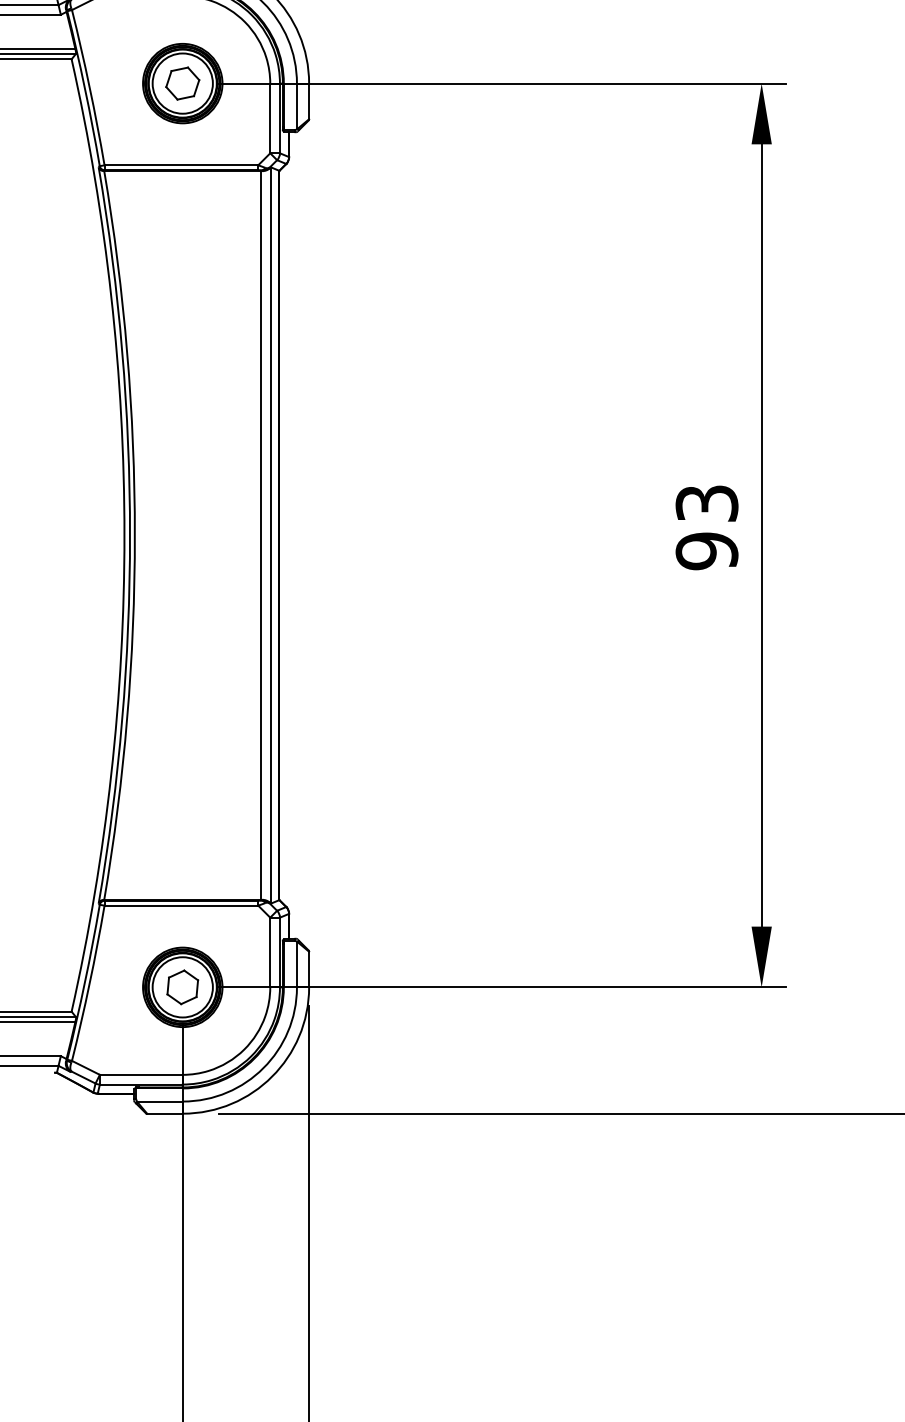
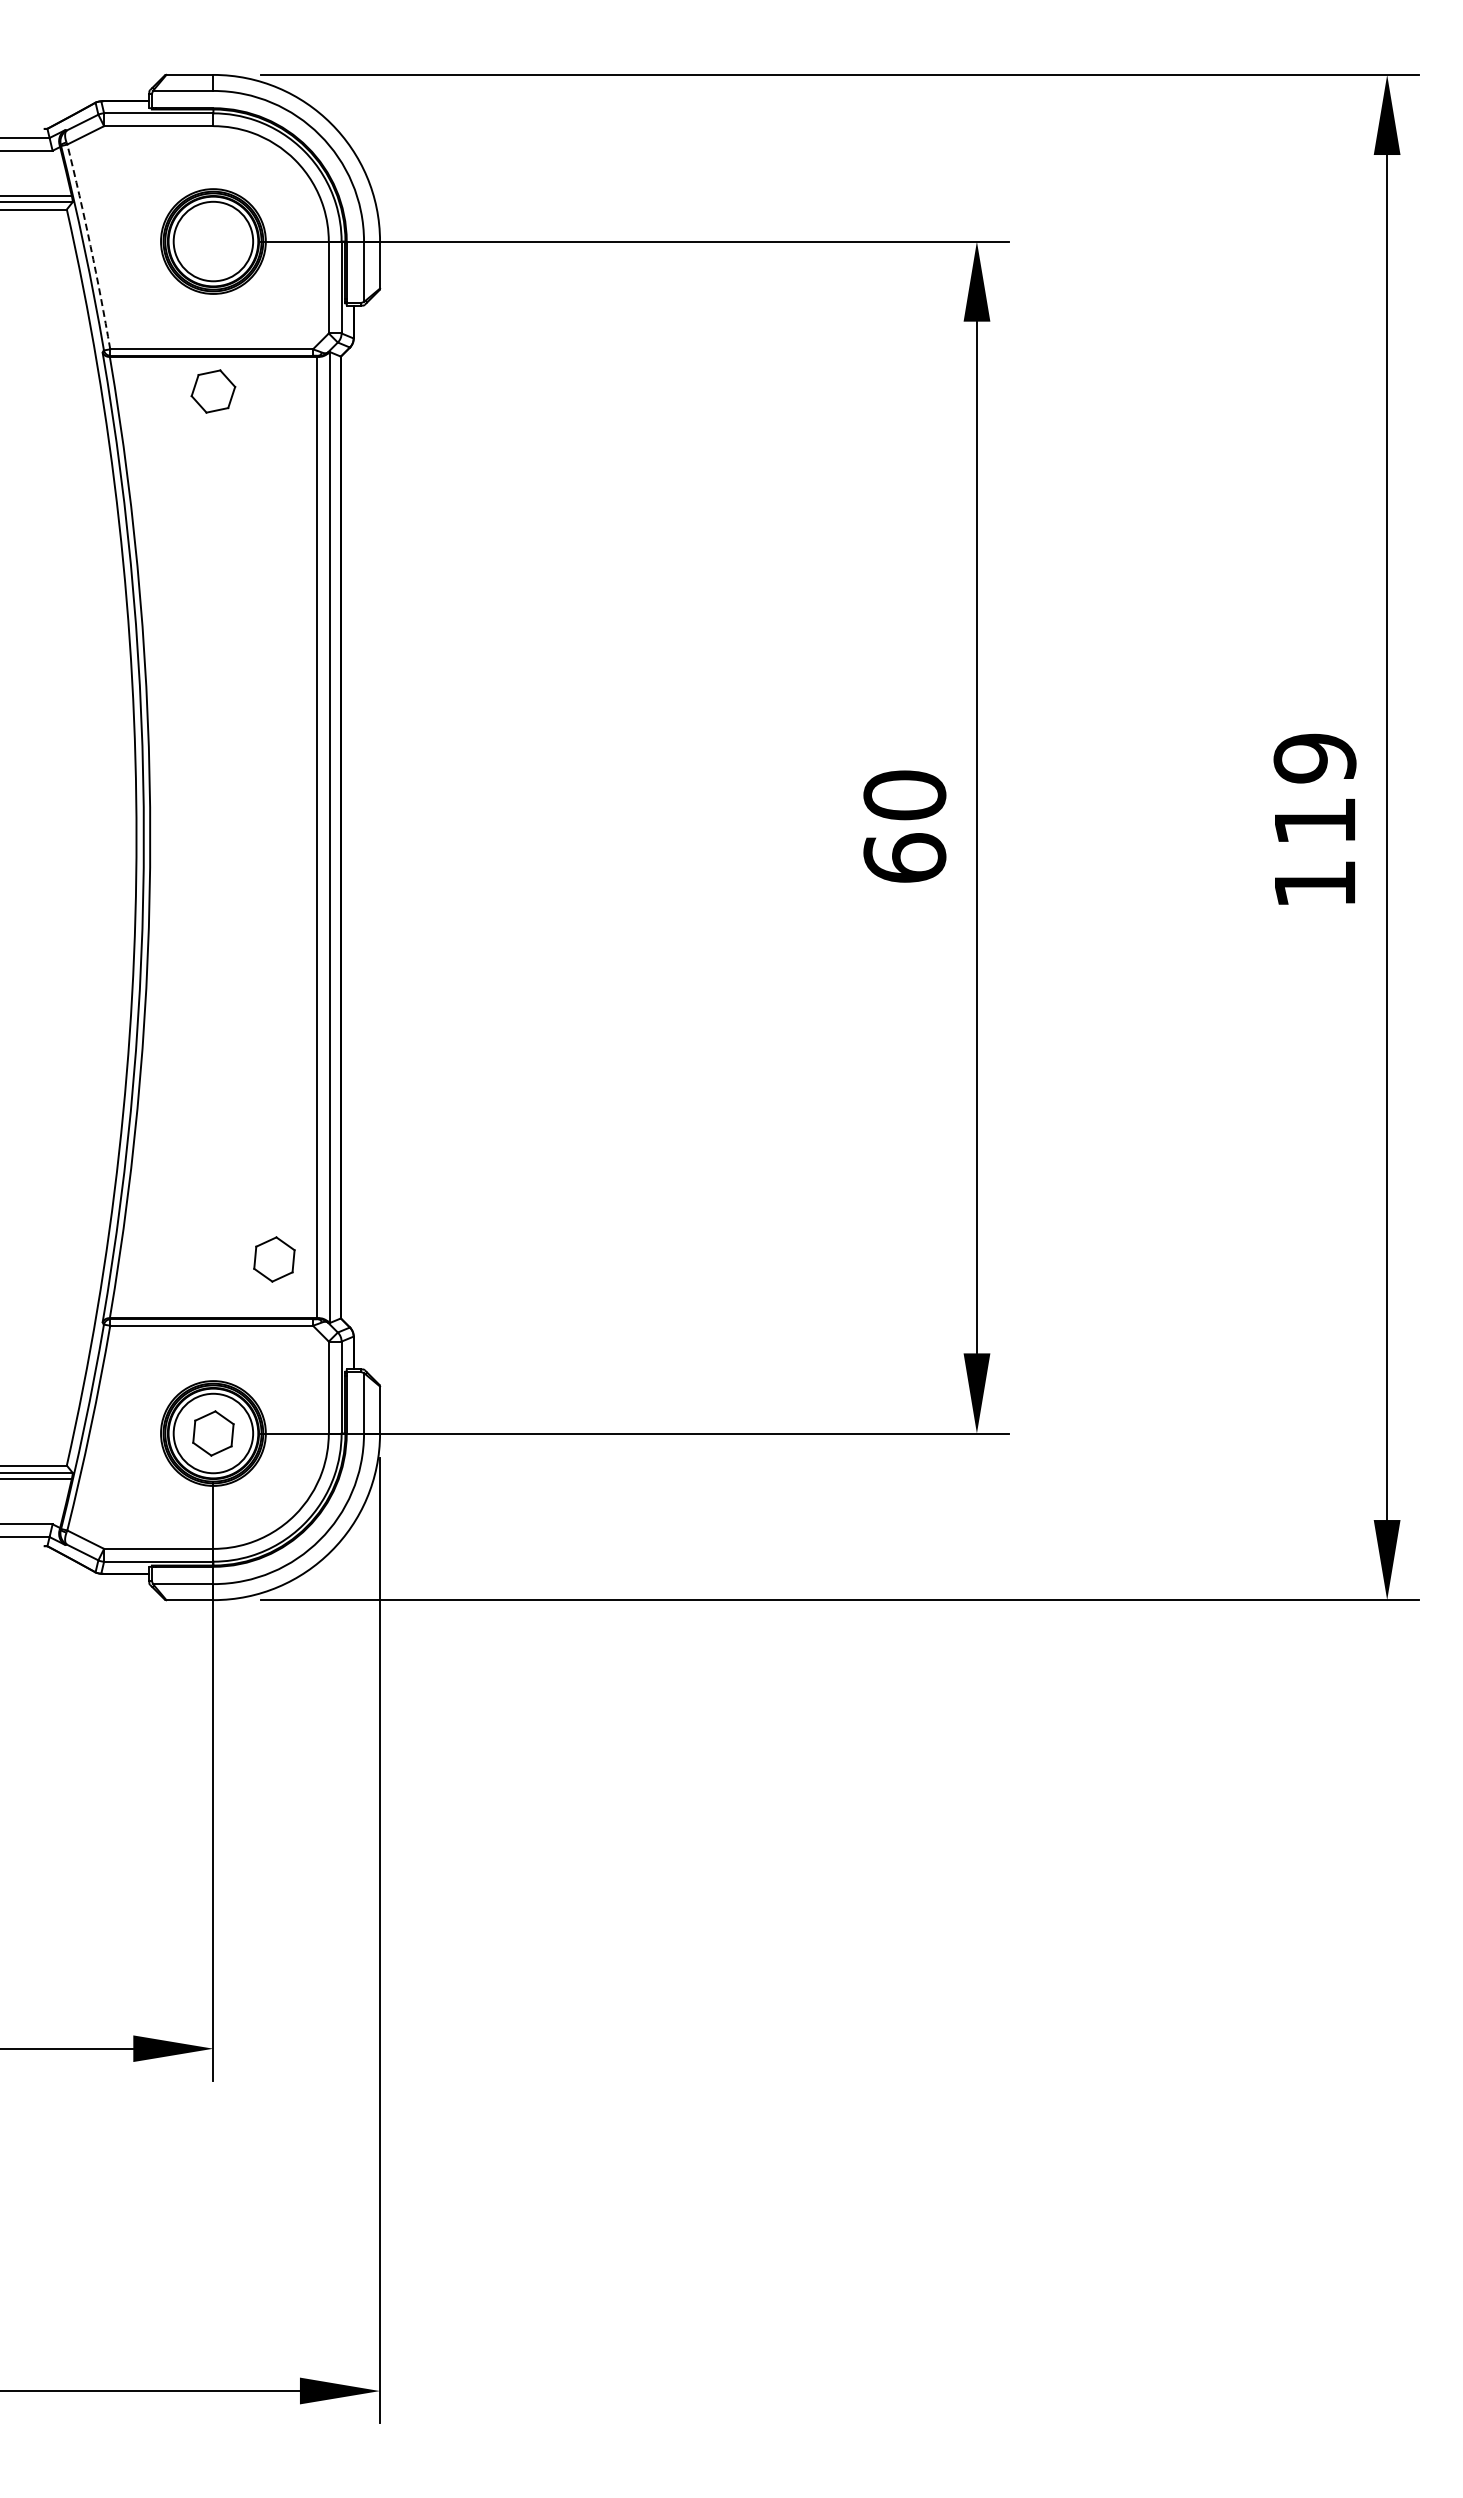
part: (182, 83) -> (213, 391), moved
arc: (89, 87) -> (90, 246), solid -> dashed
text: (706, 527) -> (904, 826), 93 -> 60
part: (229, 855) -> (274, 1259), added

